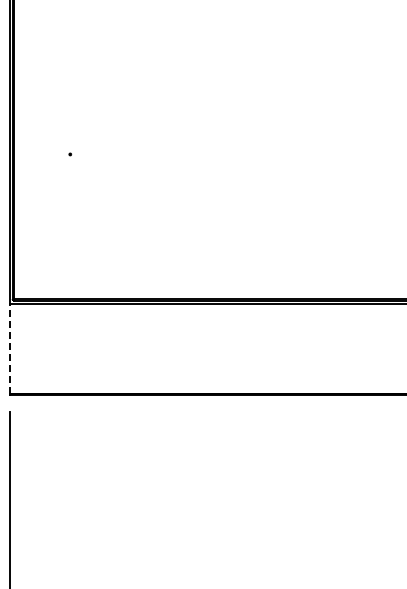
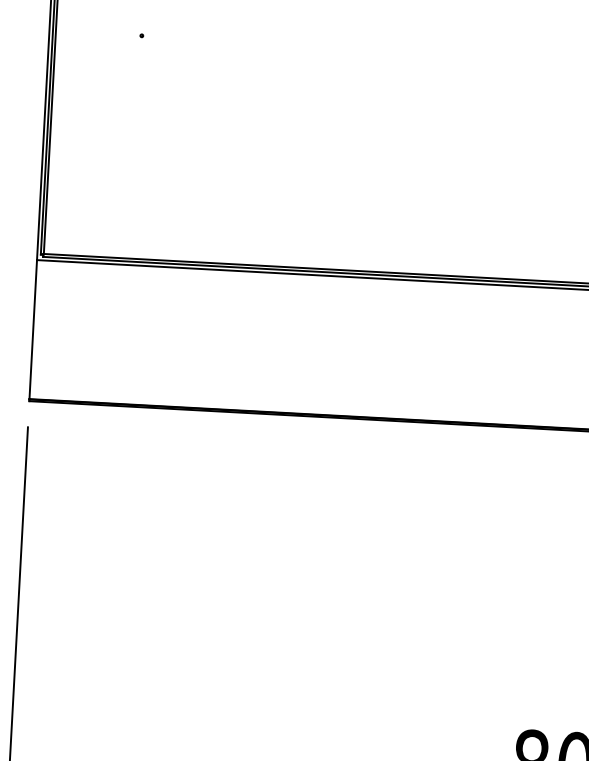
line: (10, 348) -> (33, 329), dashed -> solid

